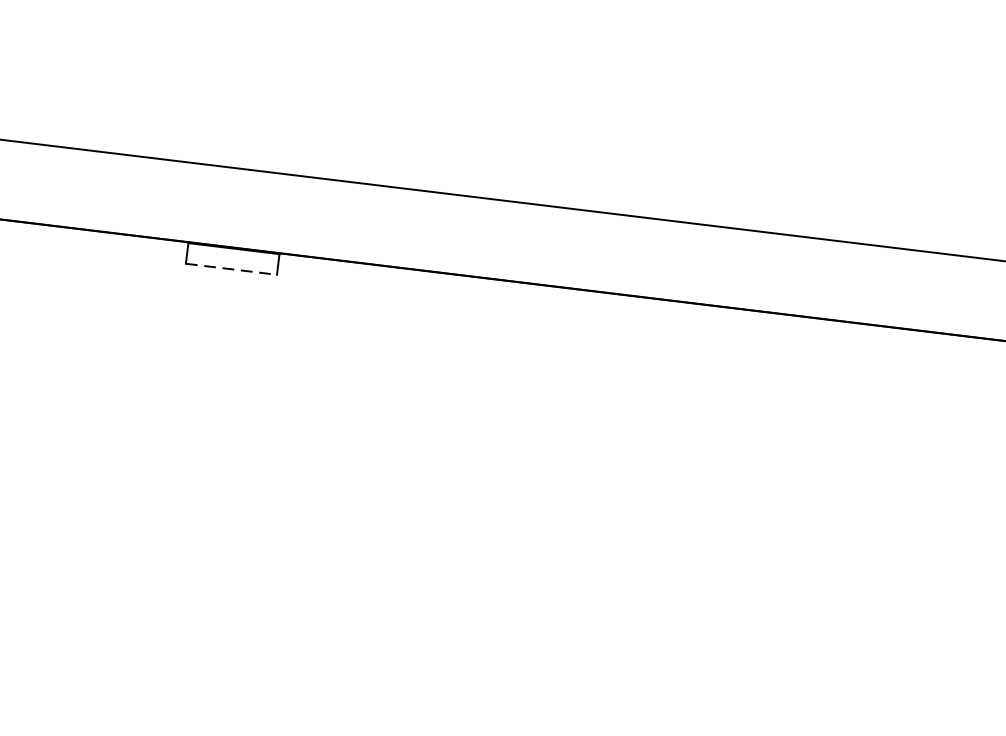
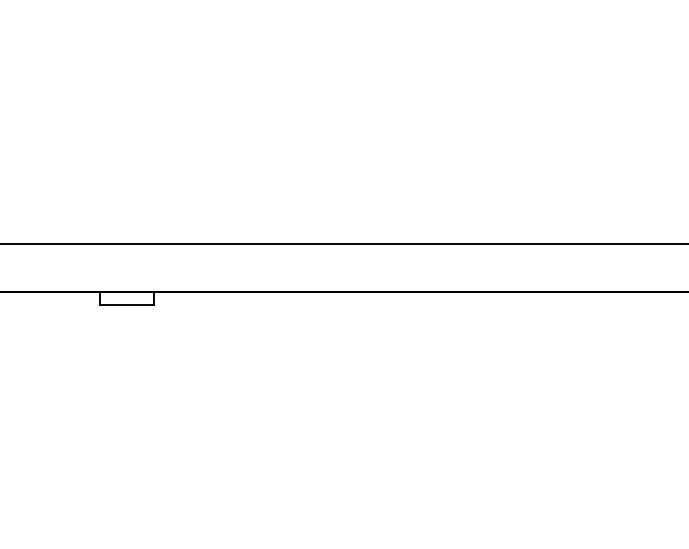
line: (232, 269) -> (127, 304), dashed -> solid

